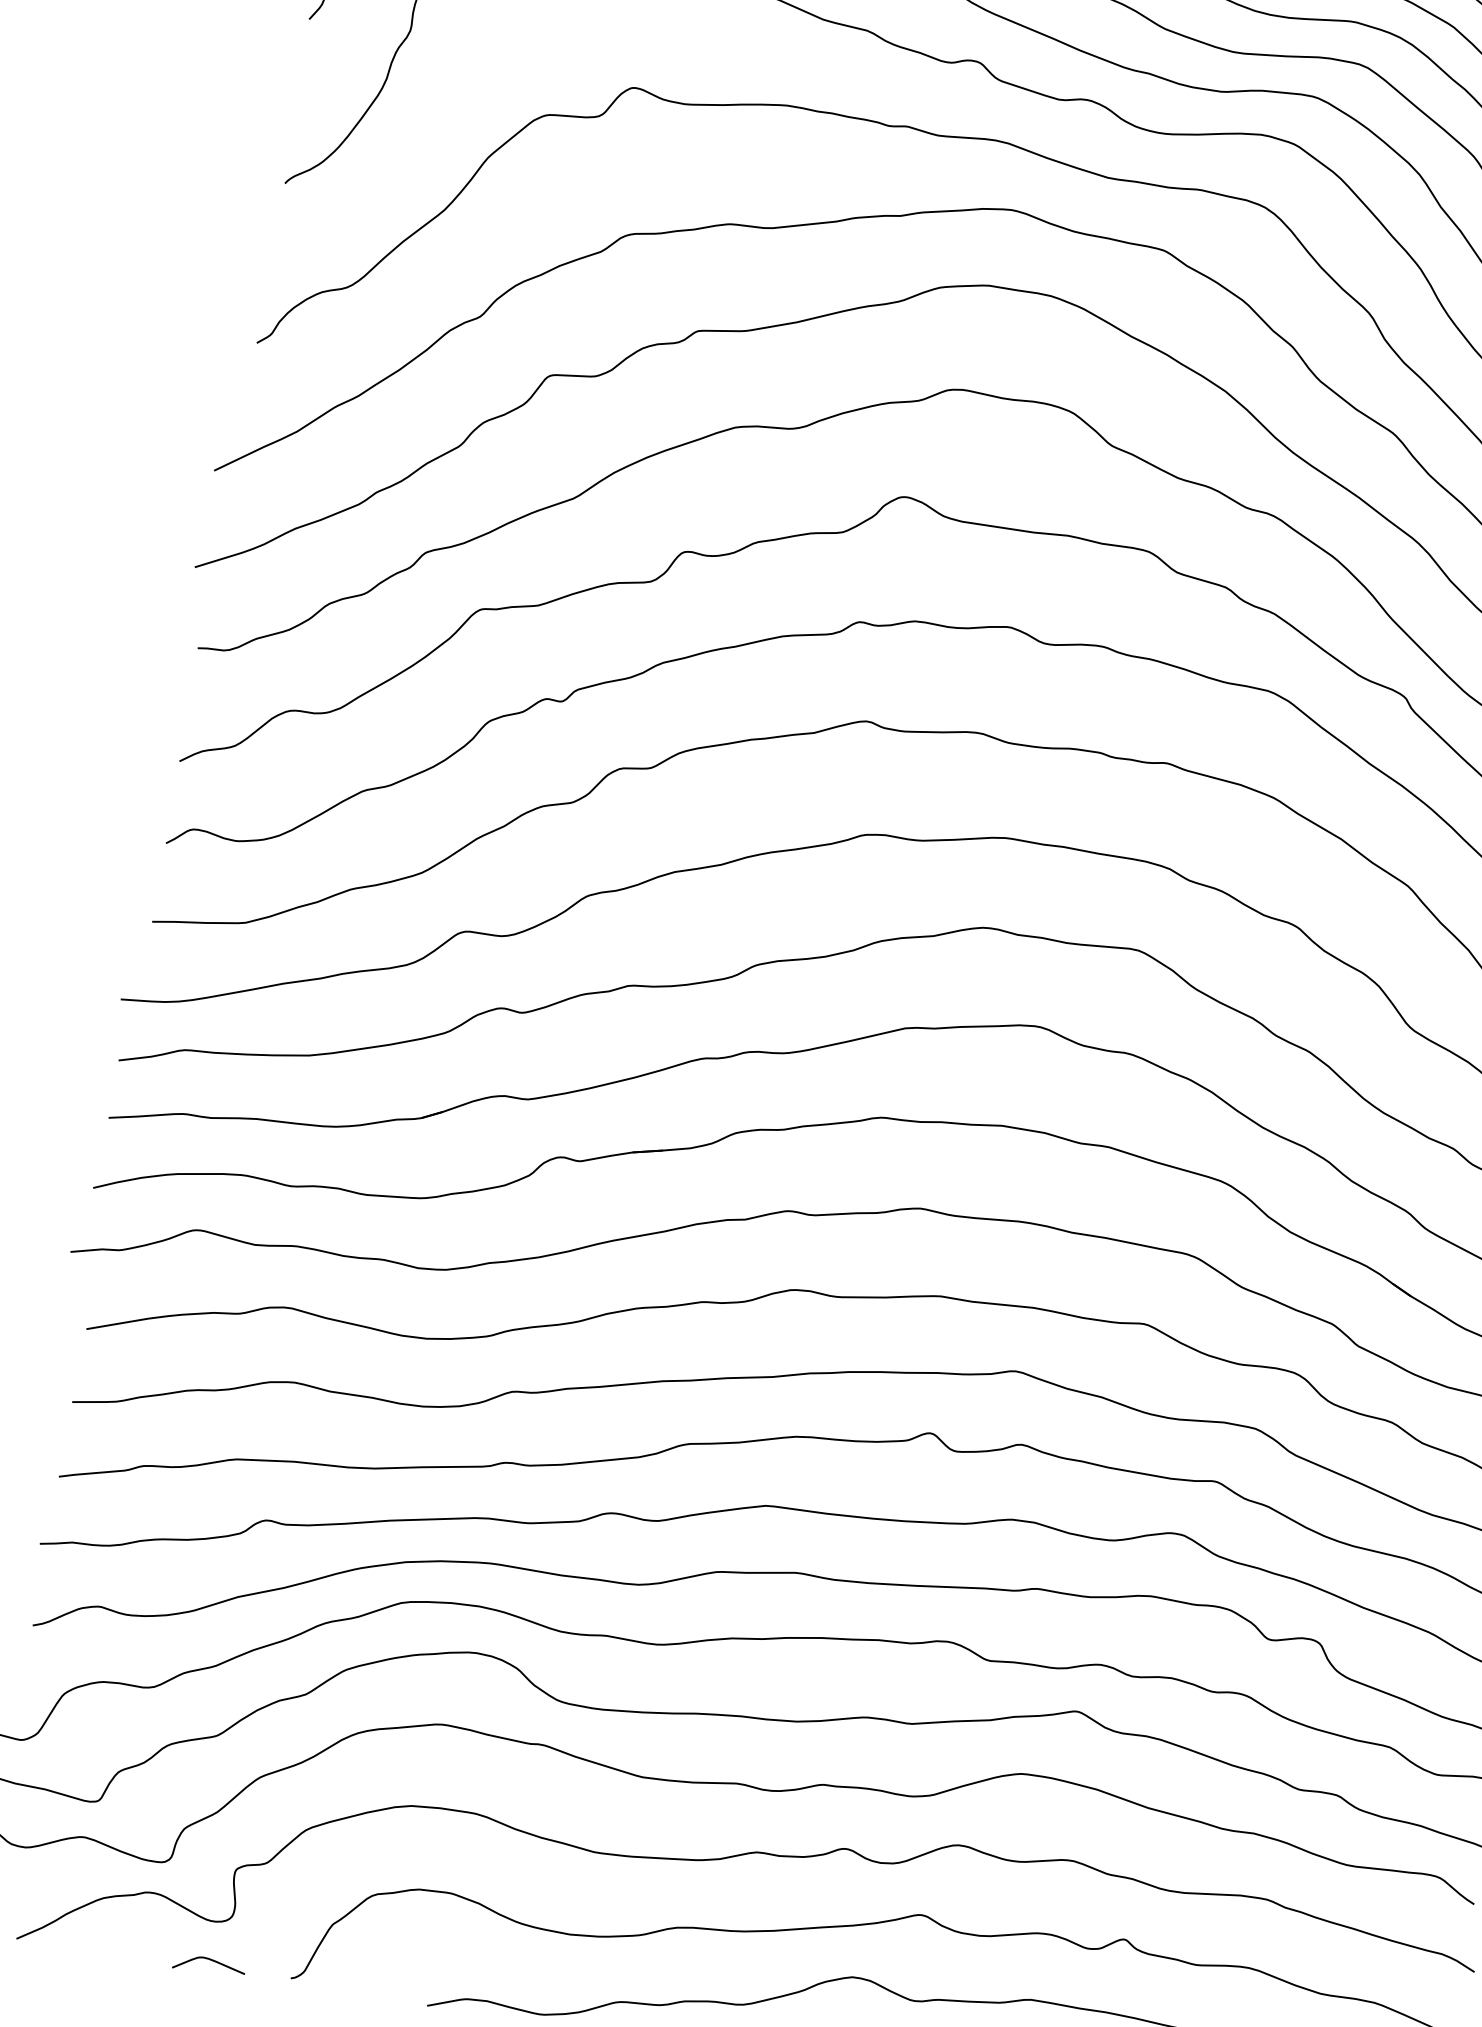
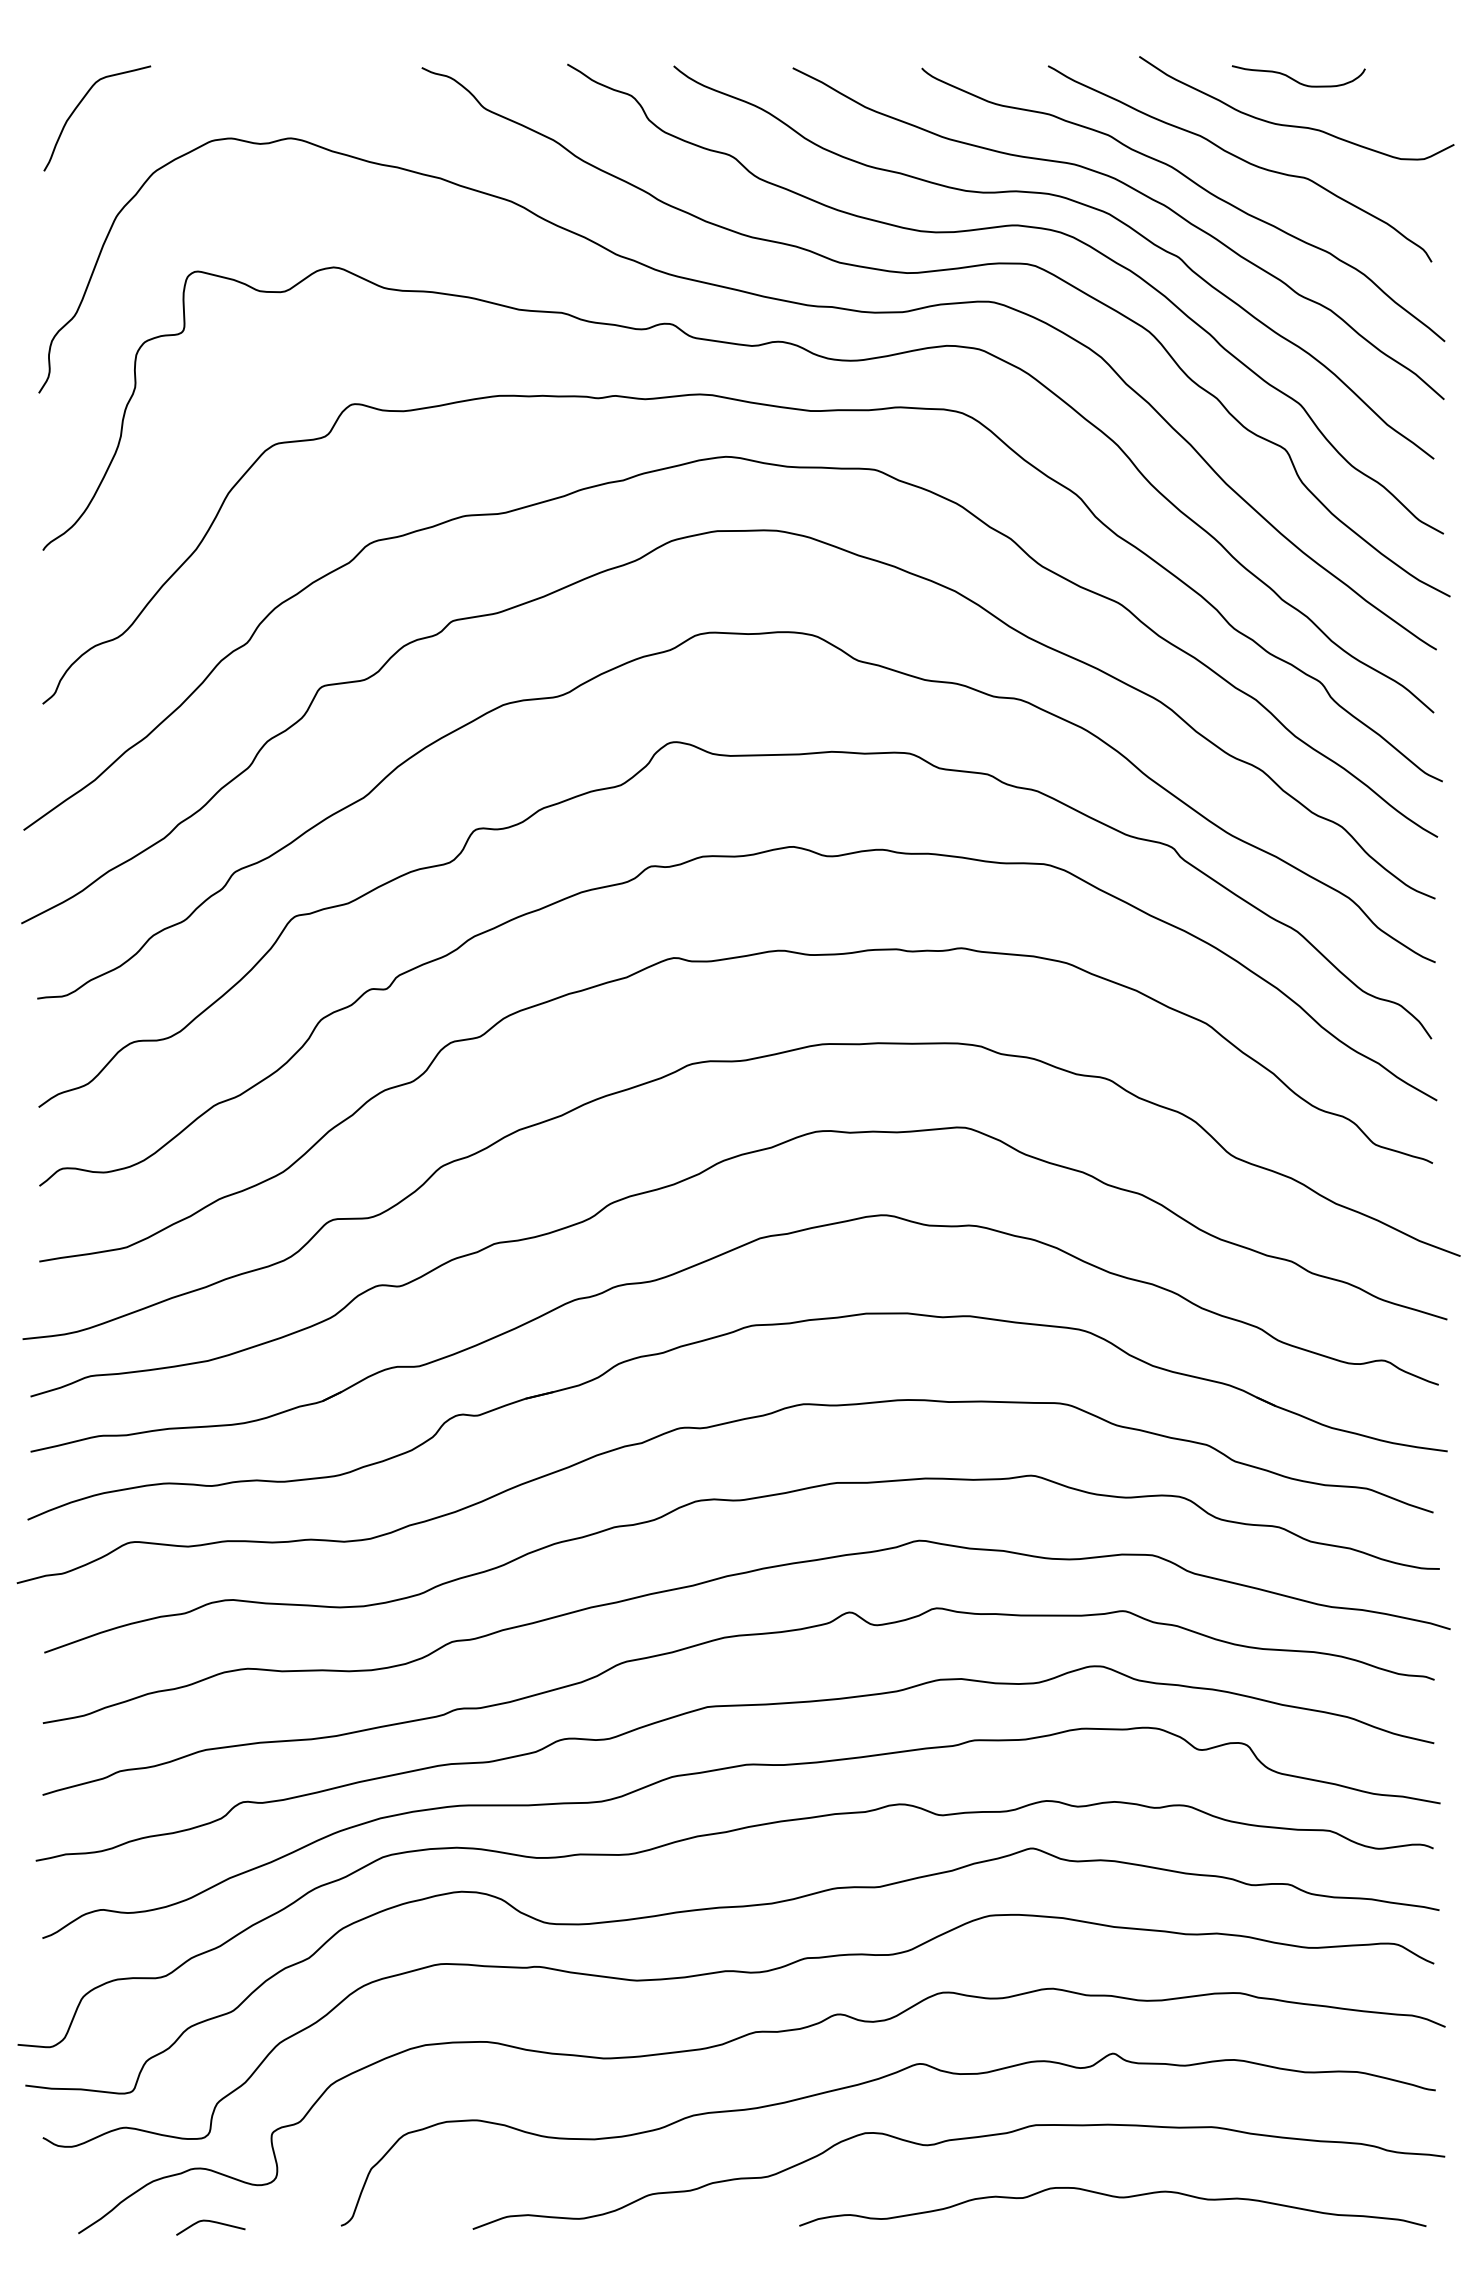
curve: (209, 1960) -> (210, 2222), moved

